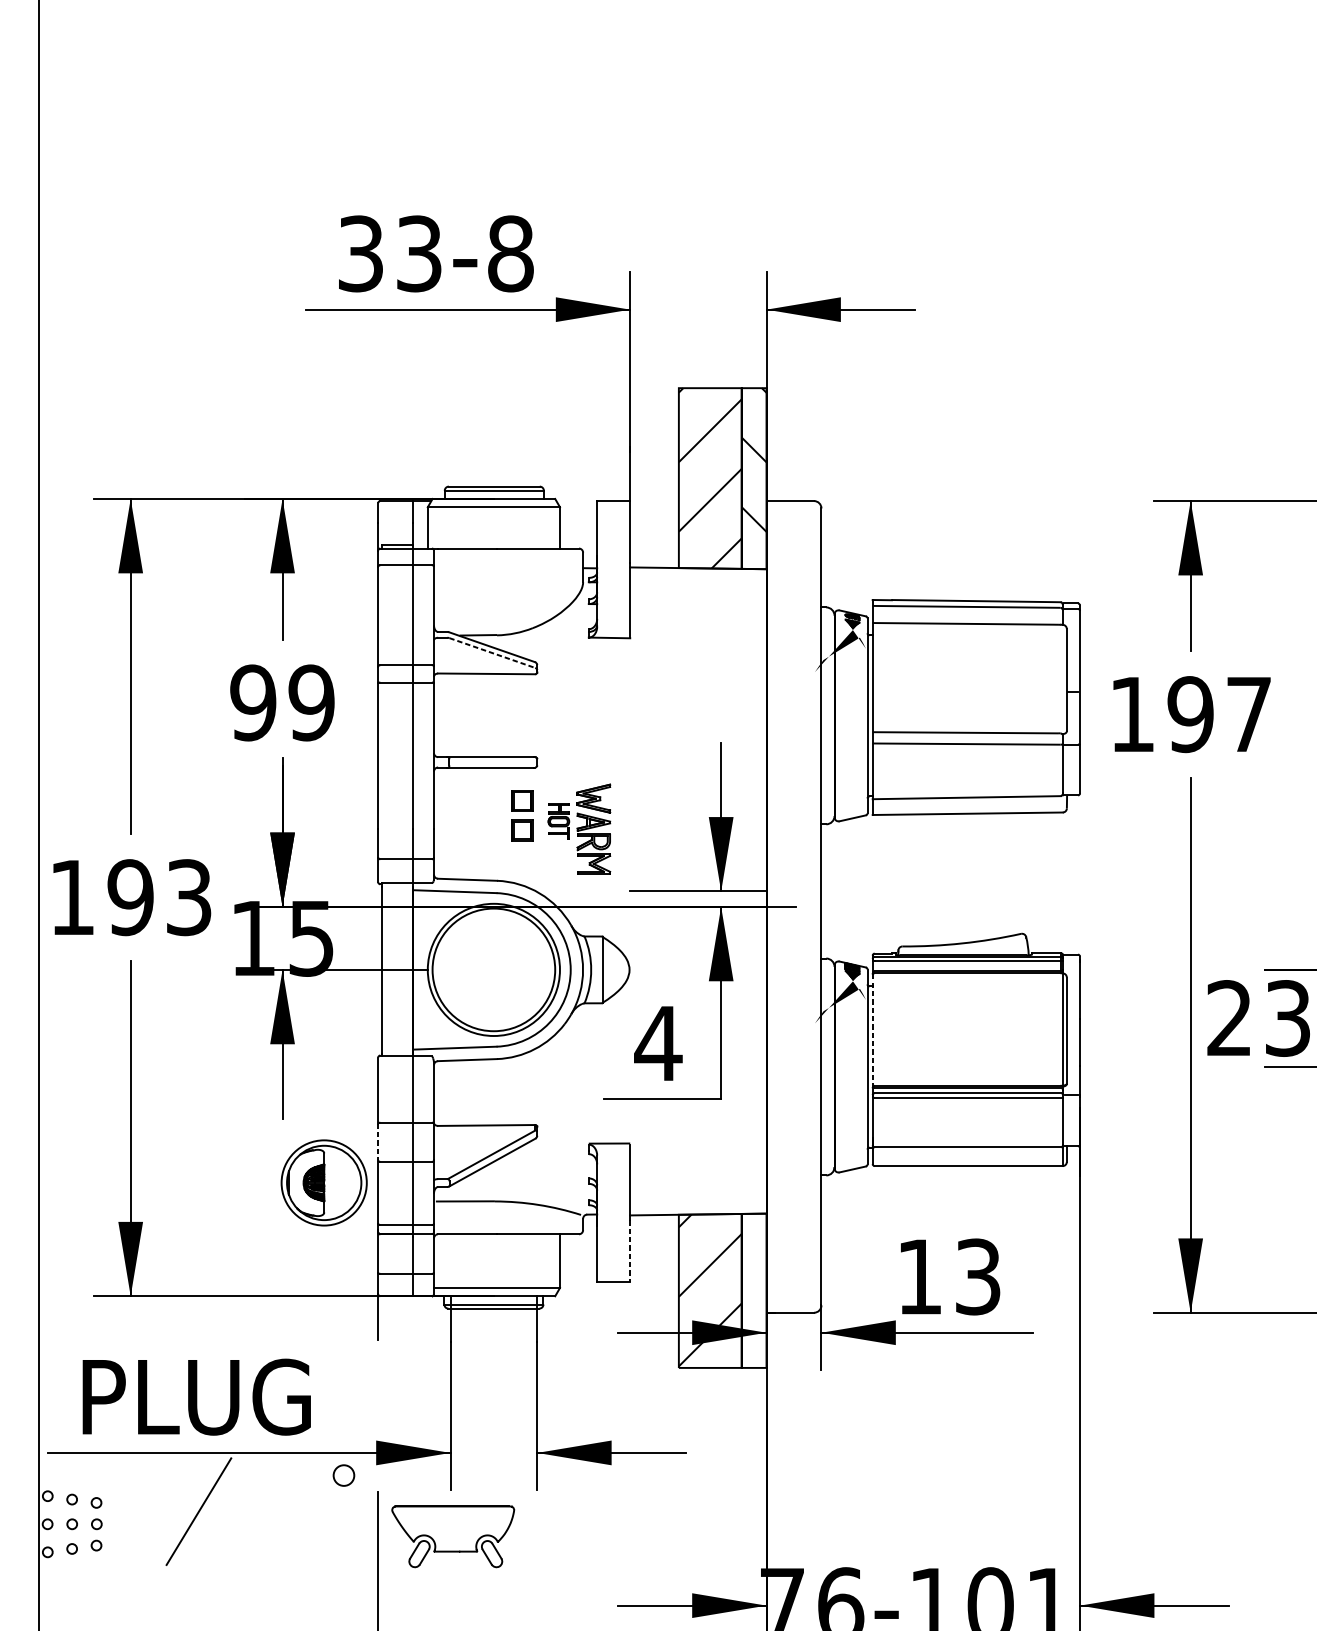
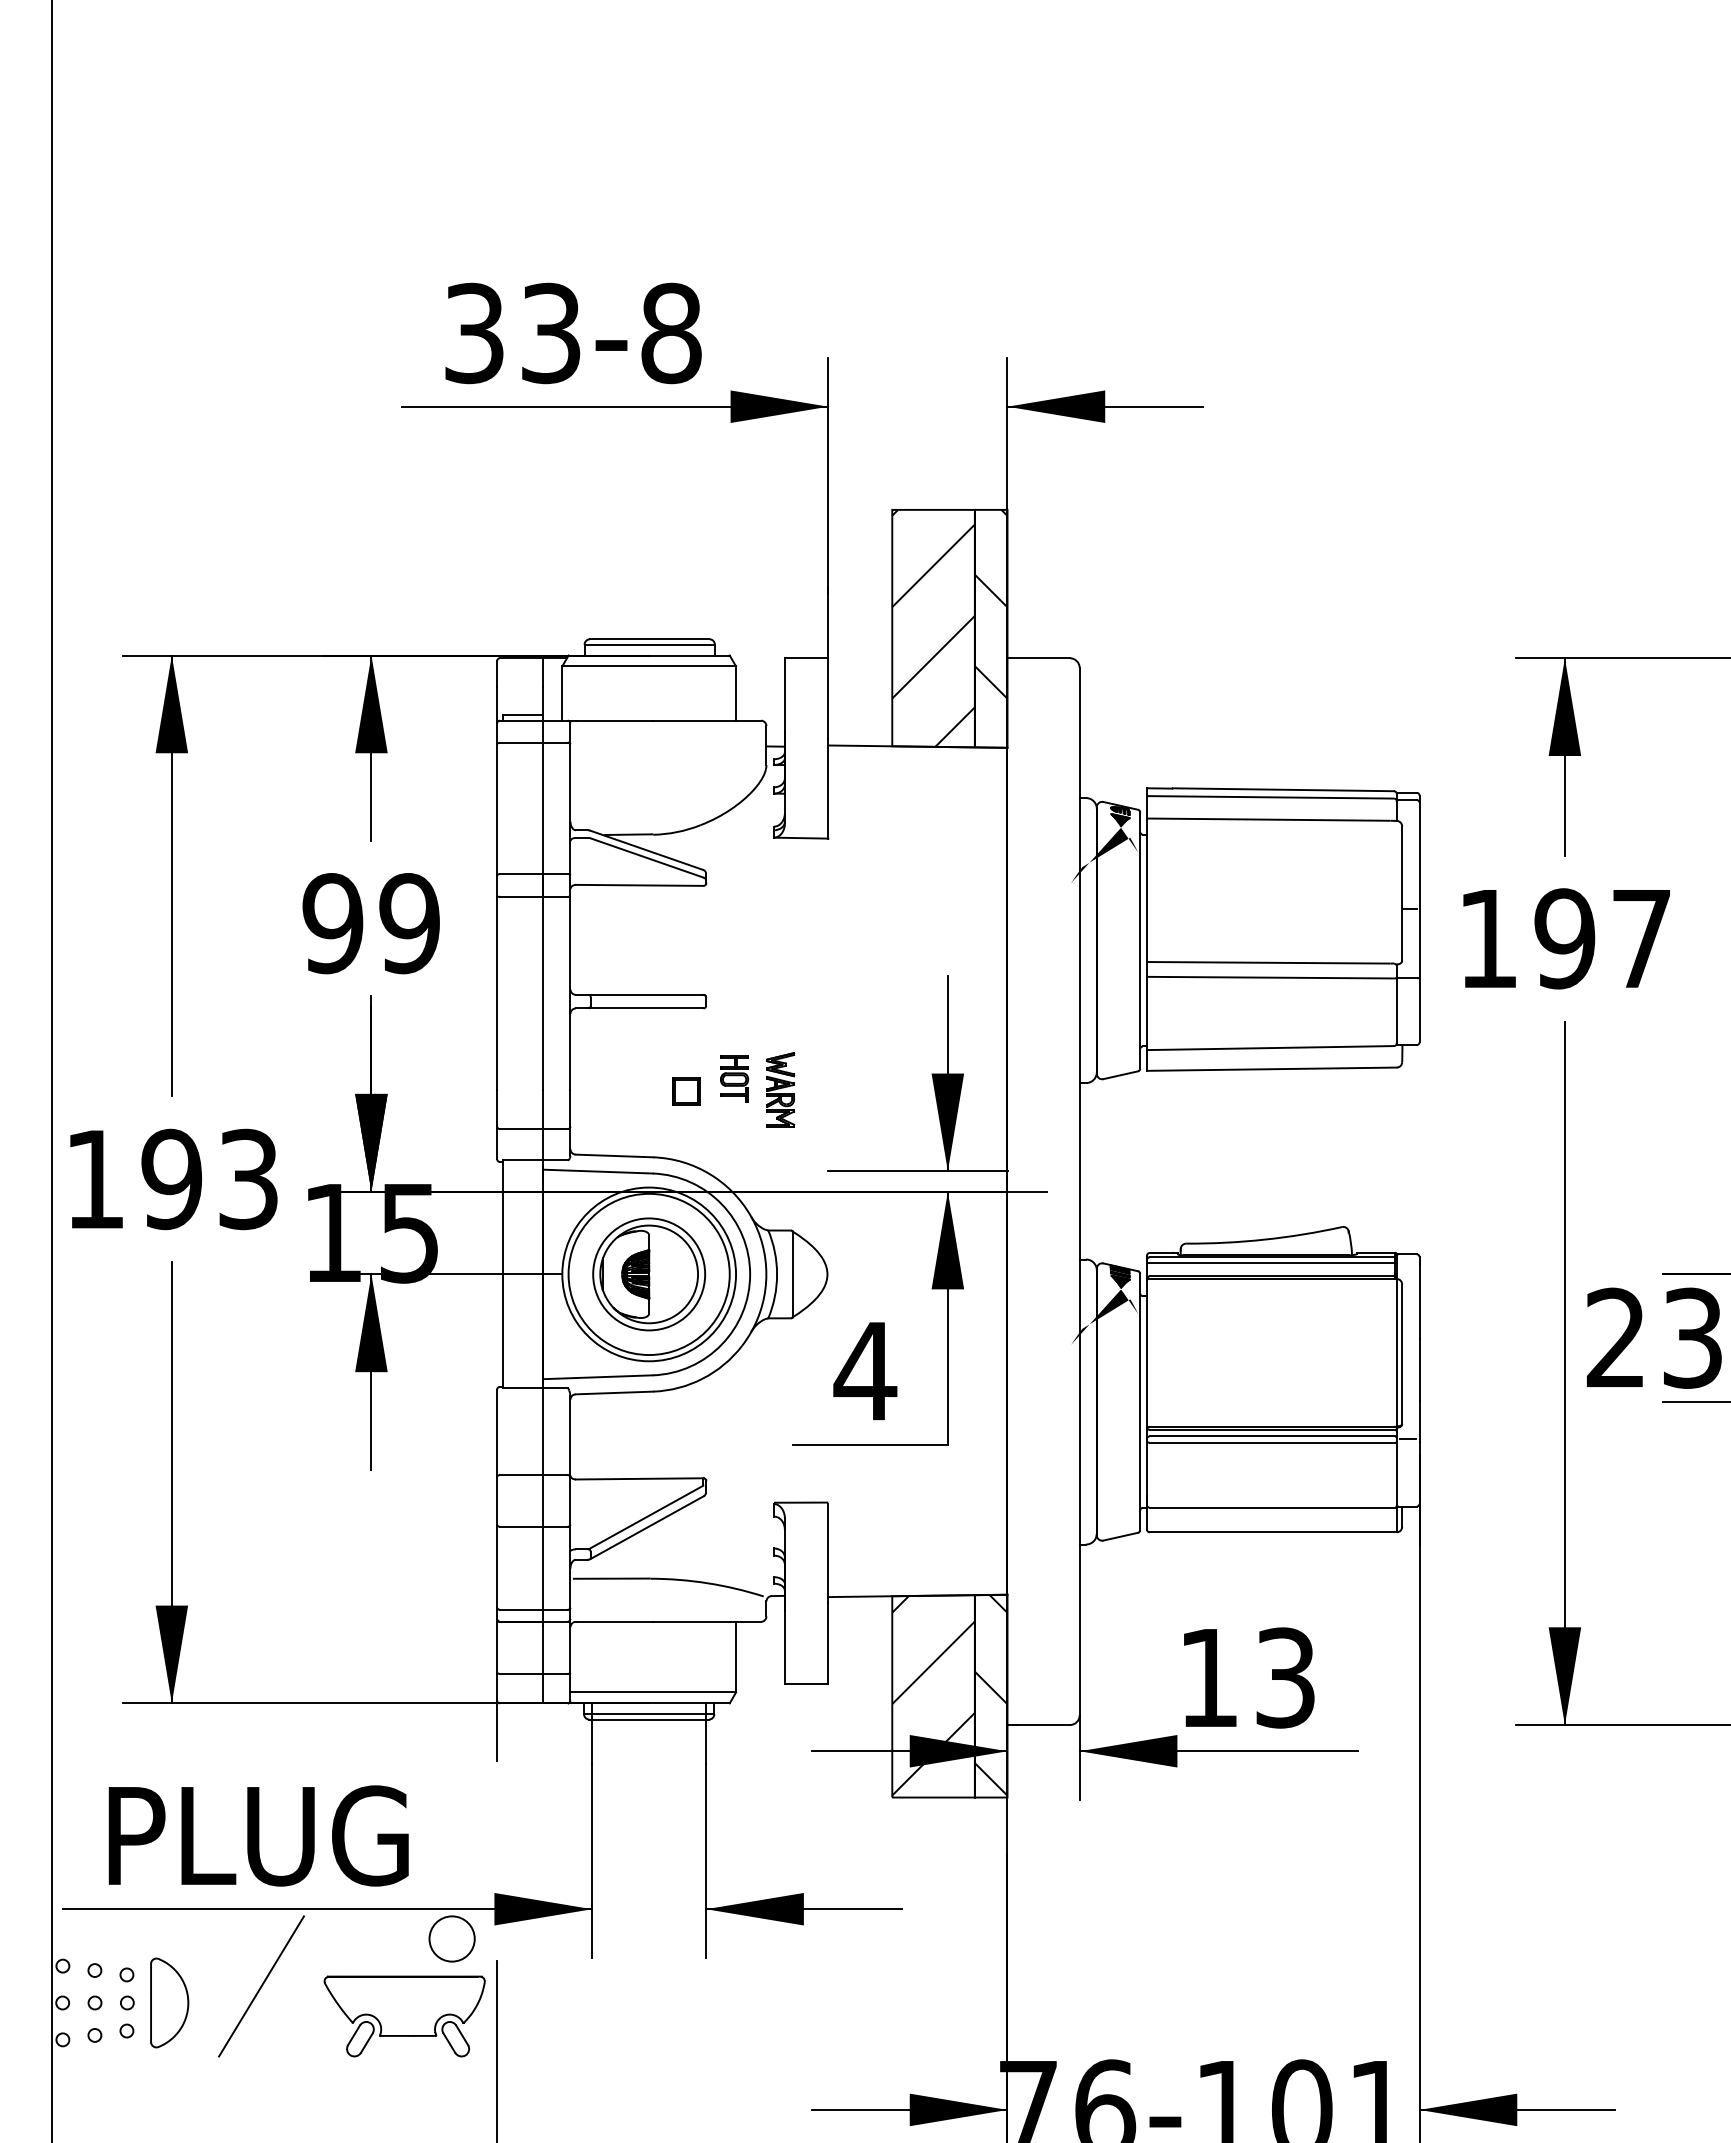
line: (492, 652) -> (647, 857), dashed -> solid
part: (522, 801) -> (686, 1052), removed
part: (593, 829) -> (780, 1089), size x0.62
line: (873, 1031) -> (1147, 1355), dashed -> solid
line: (378, 1142) -> (497, 1501), dashed -> solid
part: (324, 1183) -> (649, 1274), moved
line: (630, 1251) -> (828, 1644), dashed -> solid
hatch: (753, 1289) -> (990, 1694), added
circle: (343, 1475) -> (451, 1938), size x1.67
part: (128, 1523) -> (169, 2002), added
part: (453, 1536) -> (404, 2016), moved

